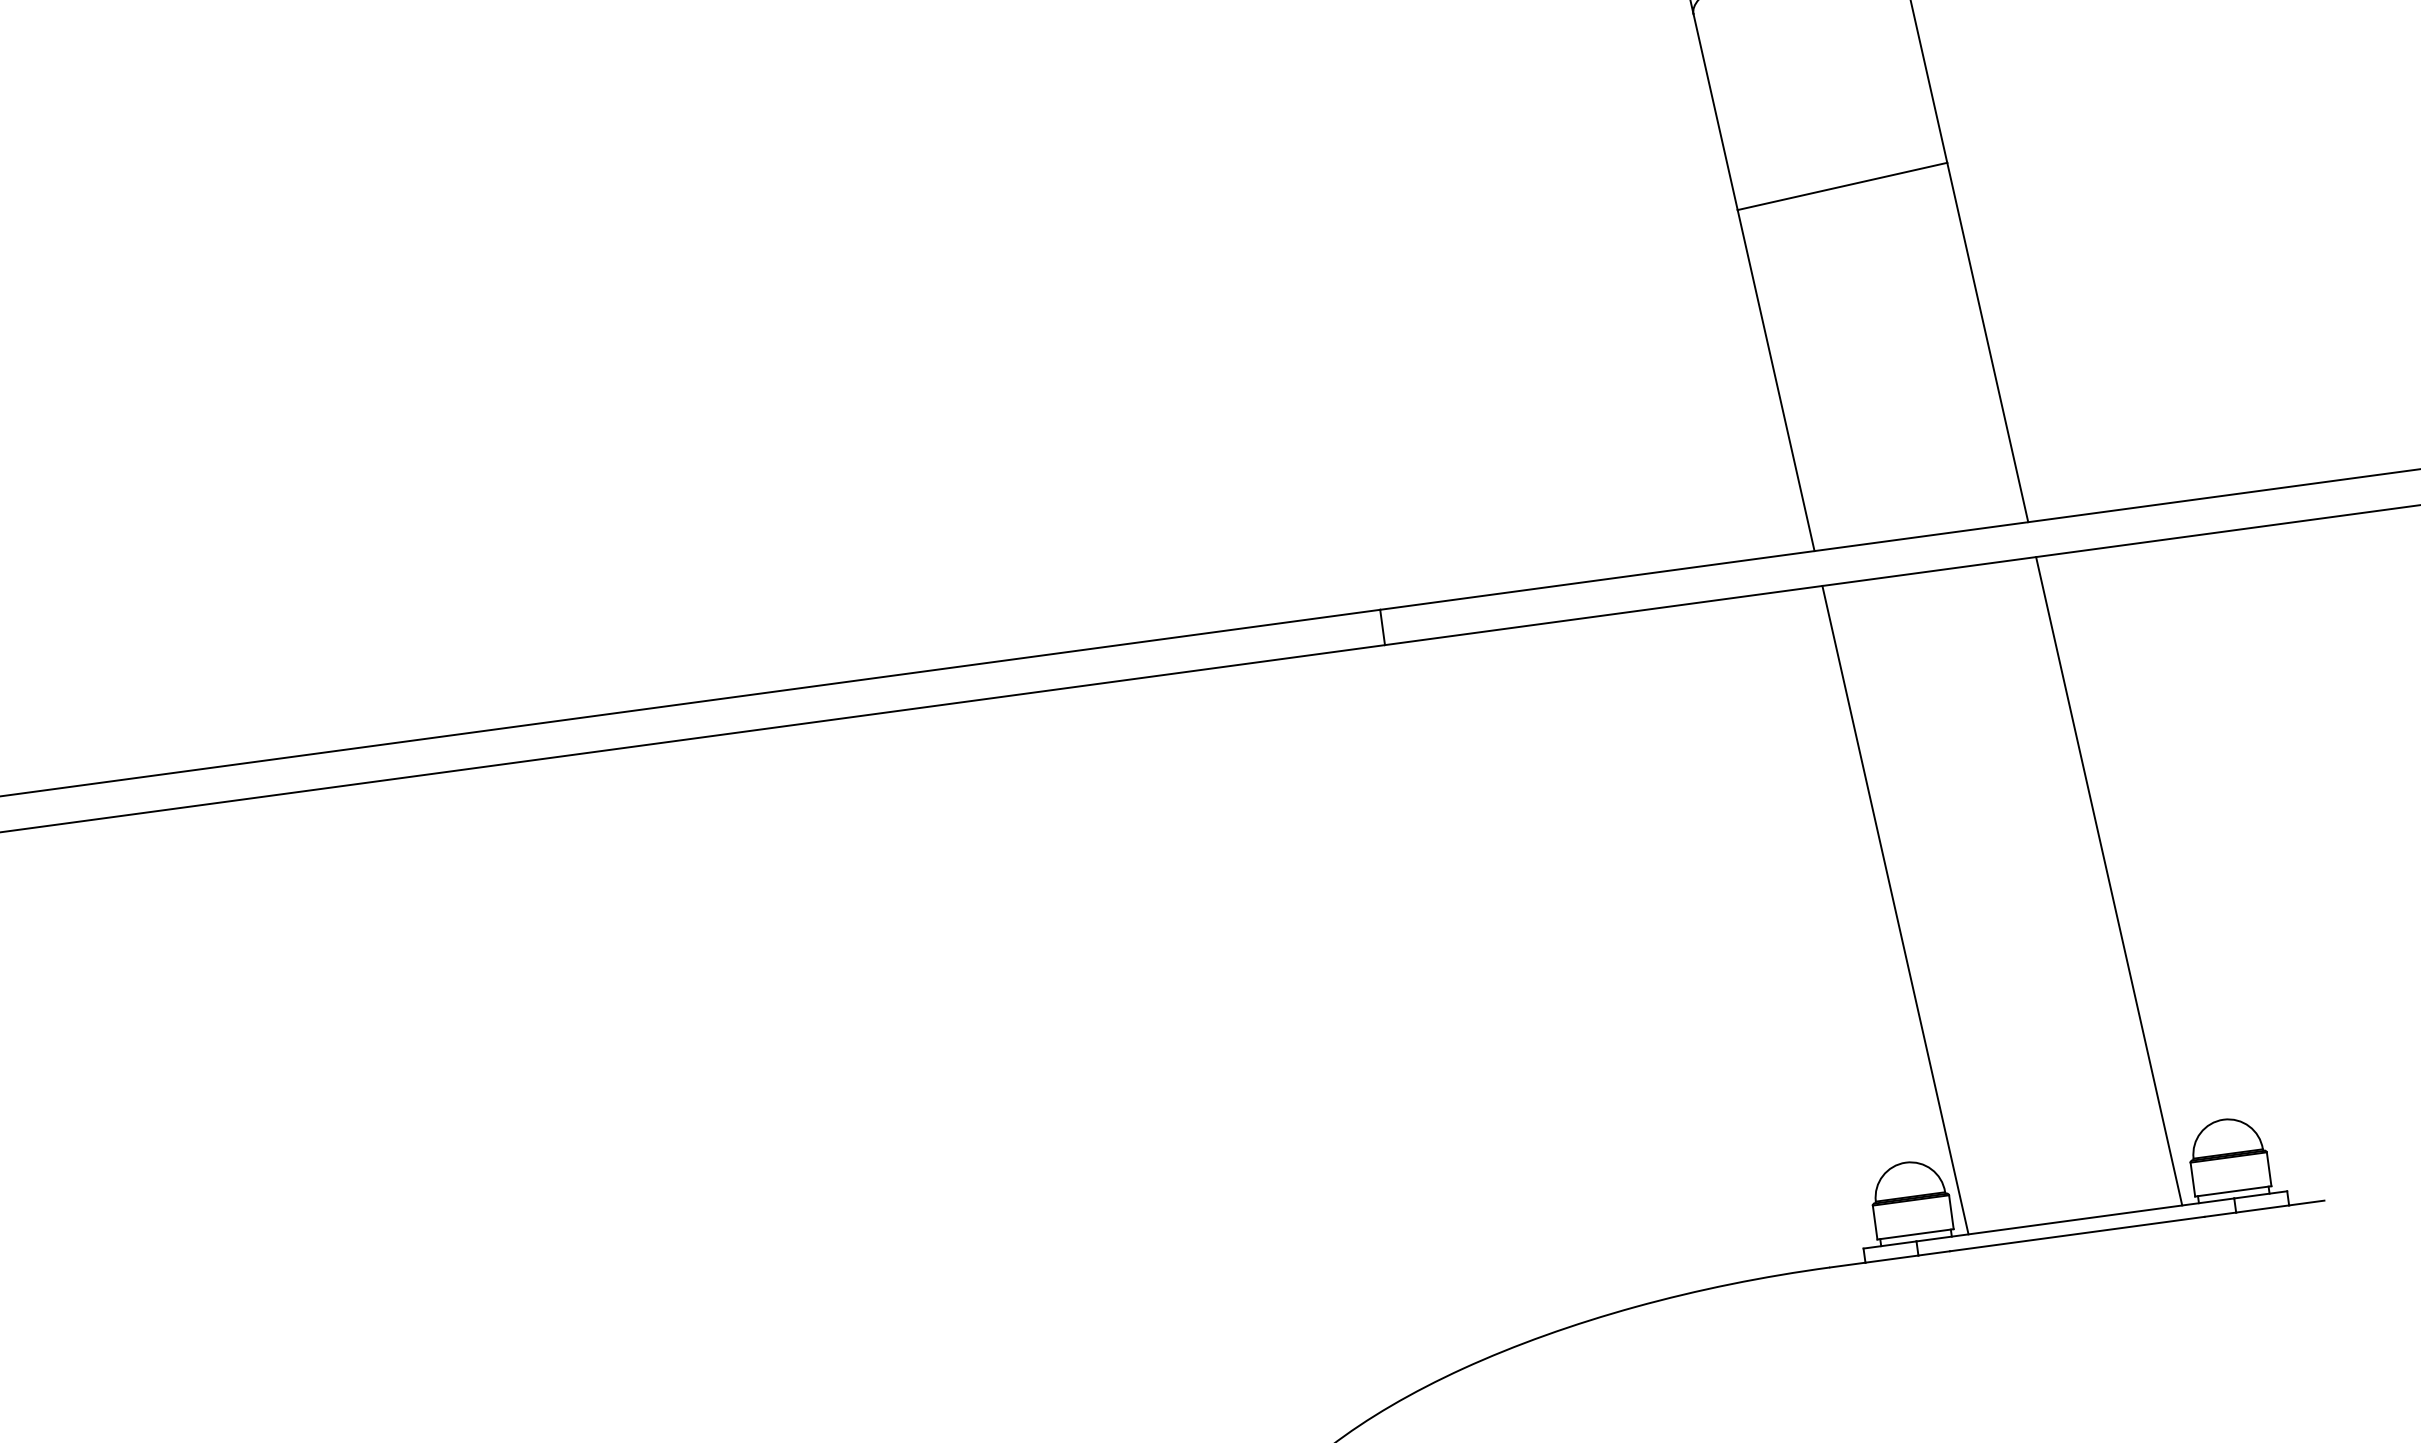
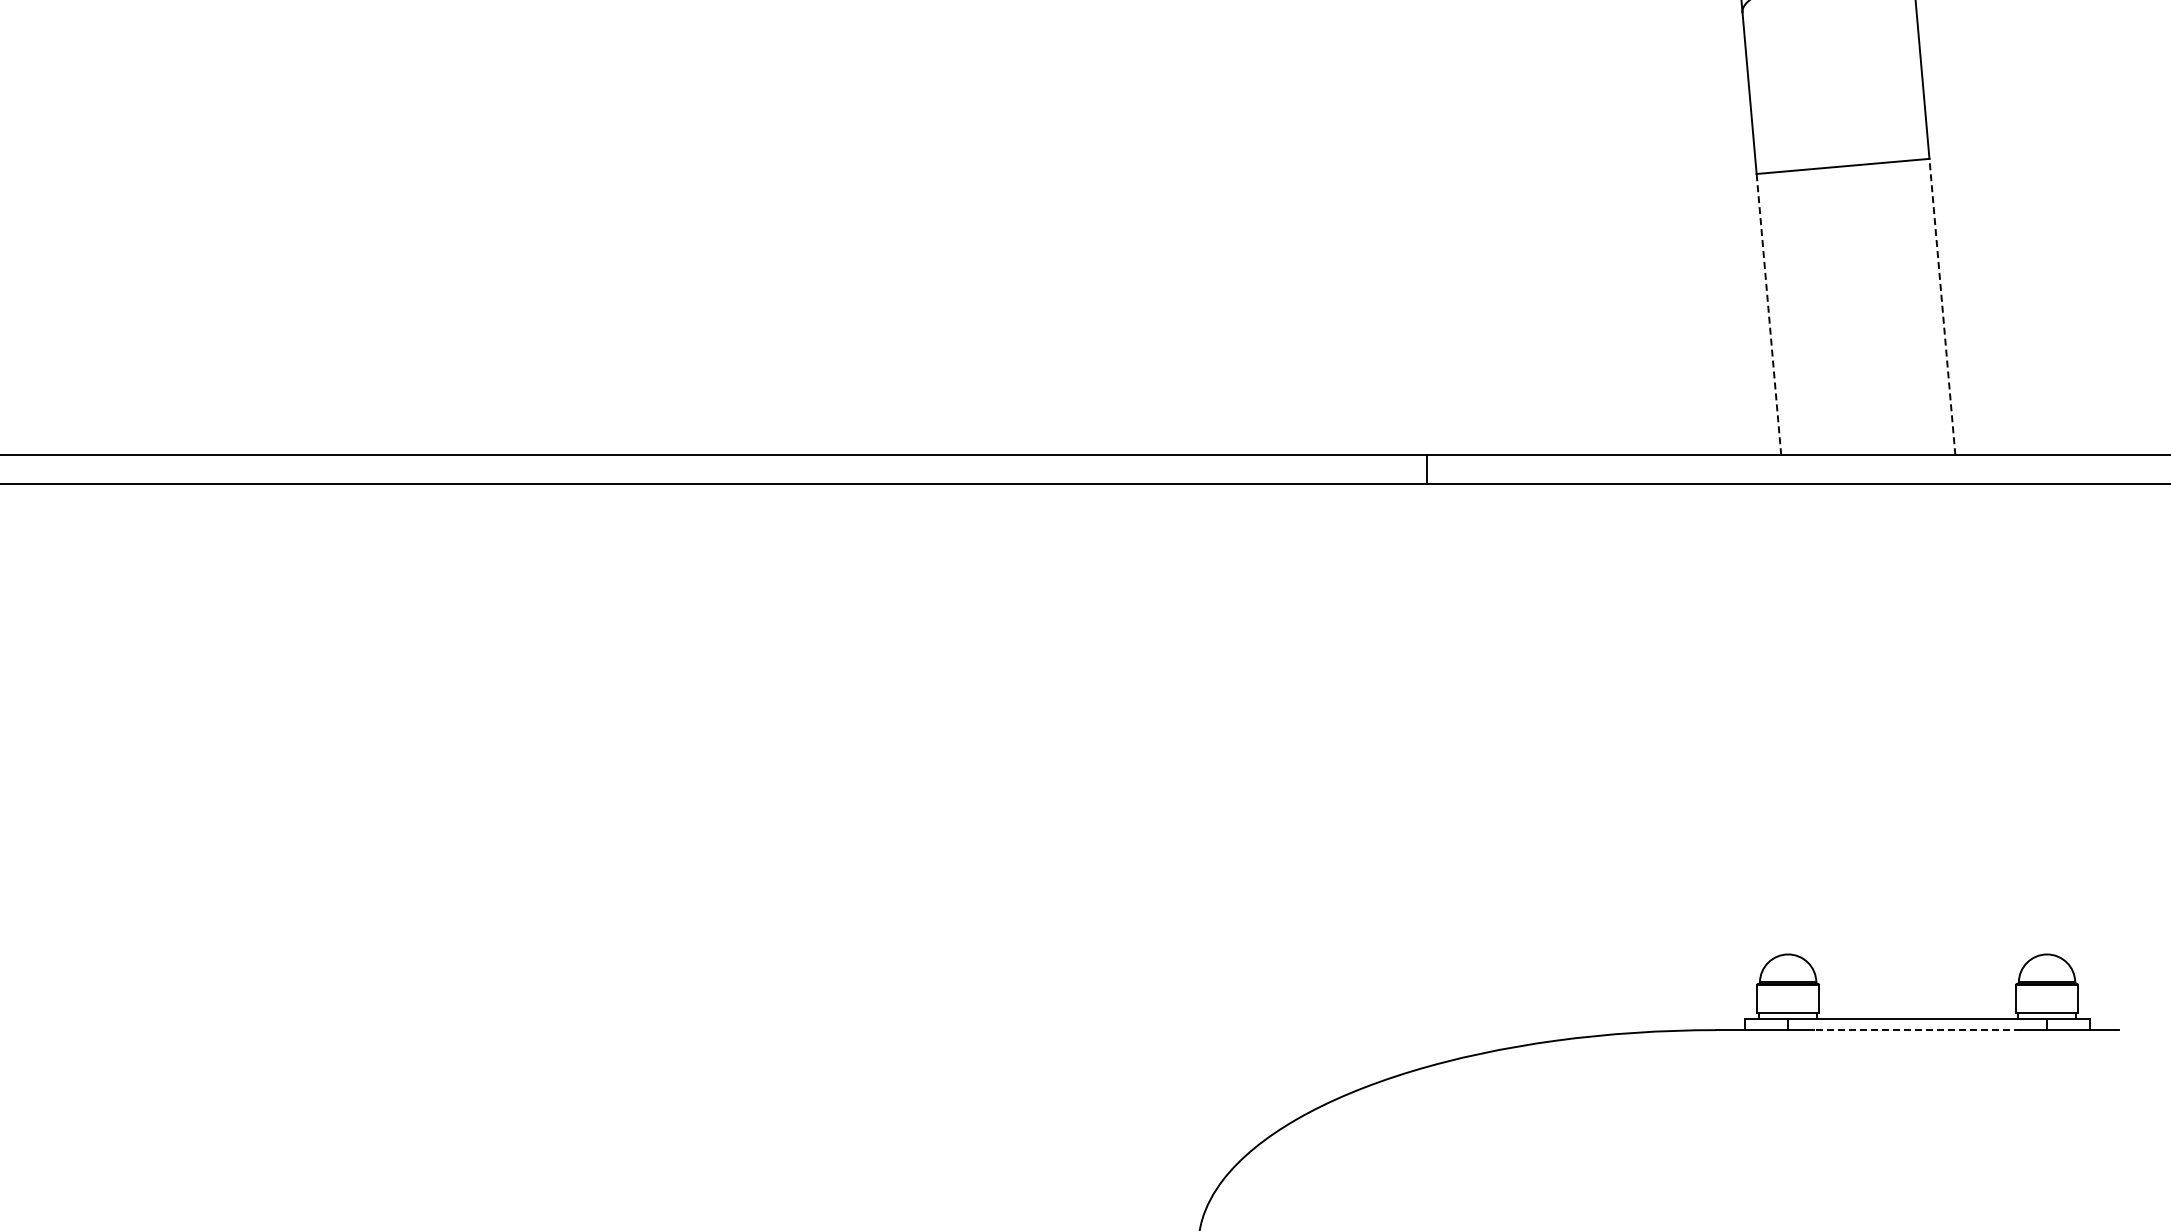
line: (1987, 343) -> (1942, 307), solid -> dashed
line: (1775, 380) -> (1768, 314), solid -> dashed
line: (2108, 880) -> (1980, 750), removed
line: (1894, 909) -> (1806, 750), removed
line: (2077, 1234) -> (1917, 1030), solid -> dashed

